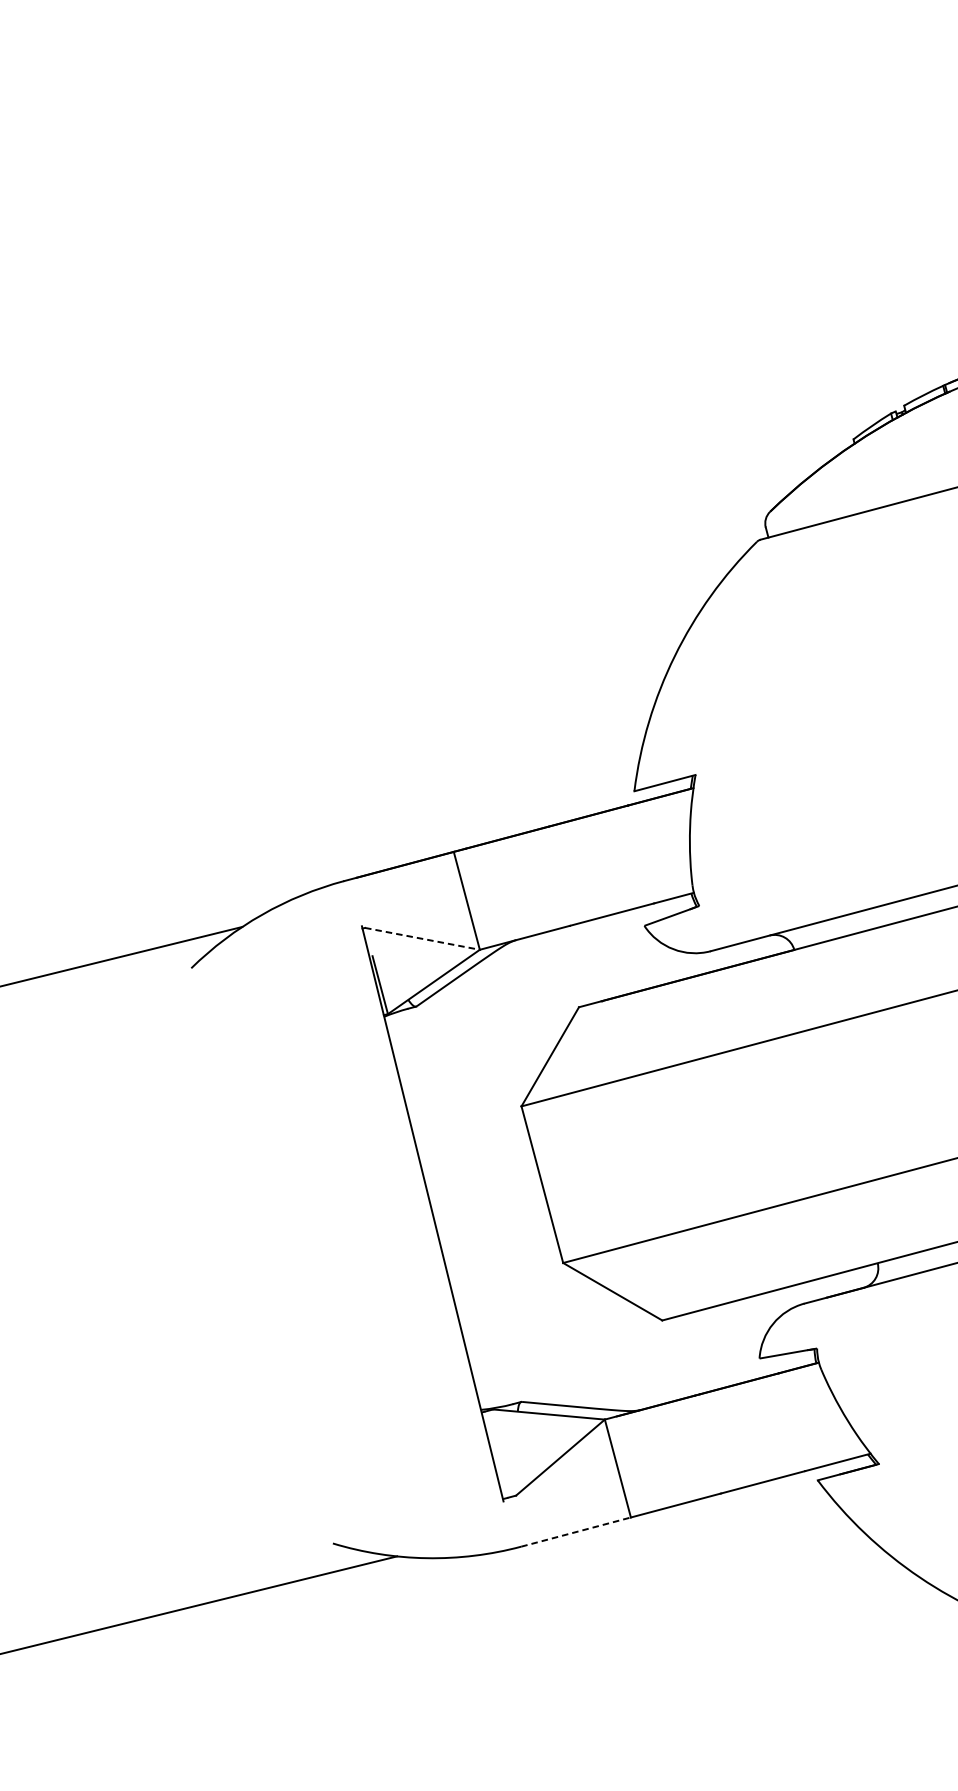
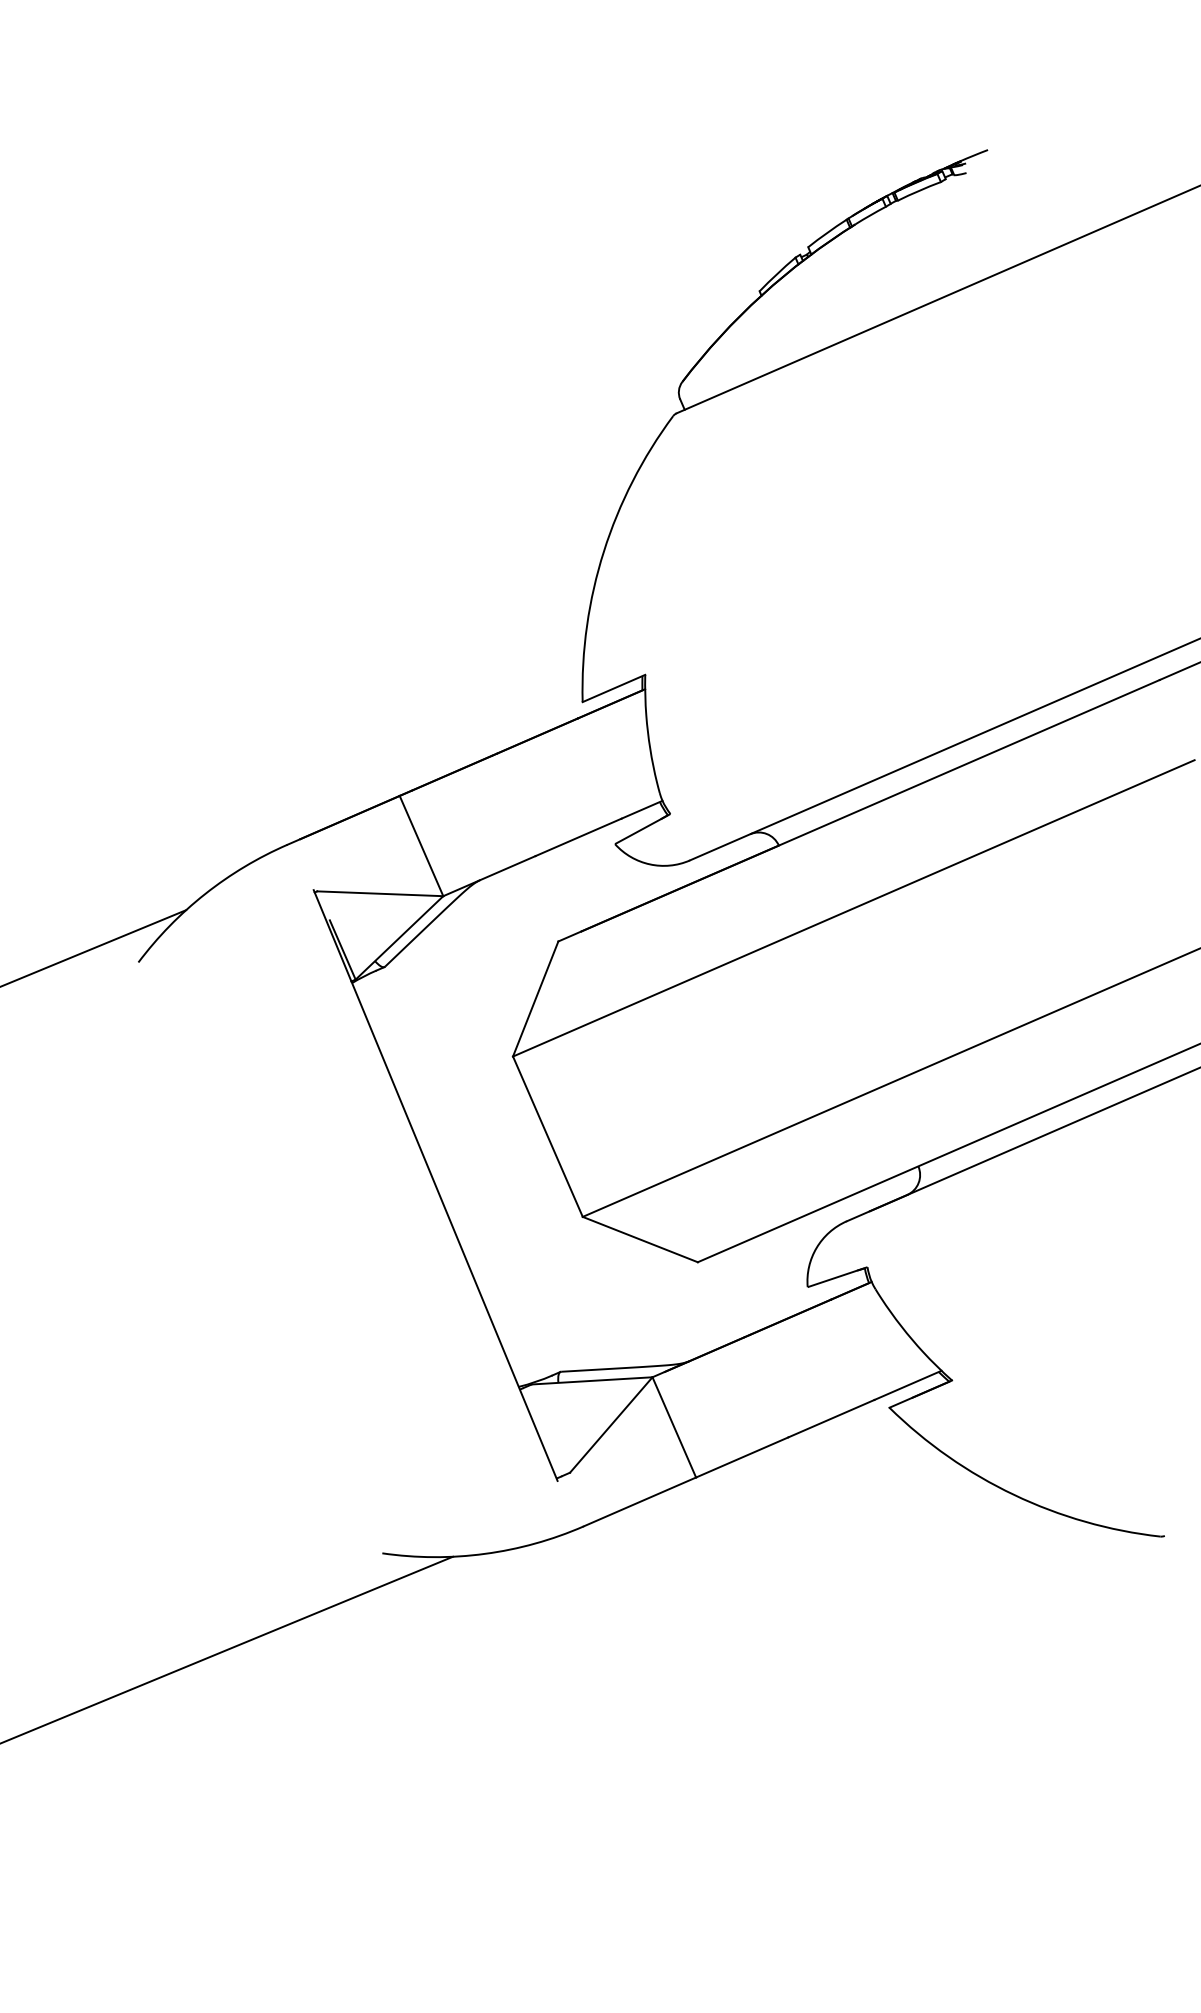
line: (422, 938) -> (380, 893), dashed -> solid
line: (576, 1531) -> (640, 1501), dashed -> solid

